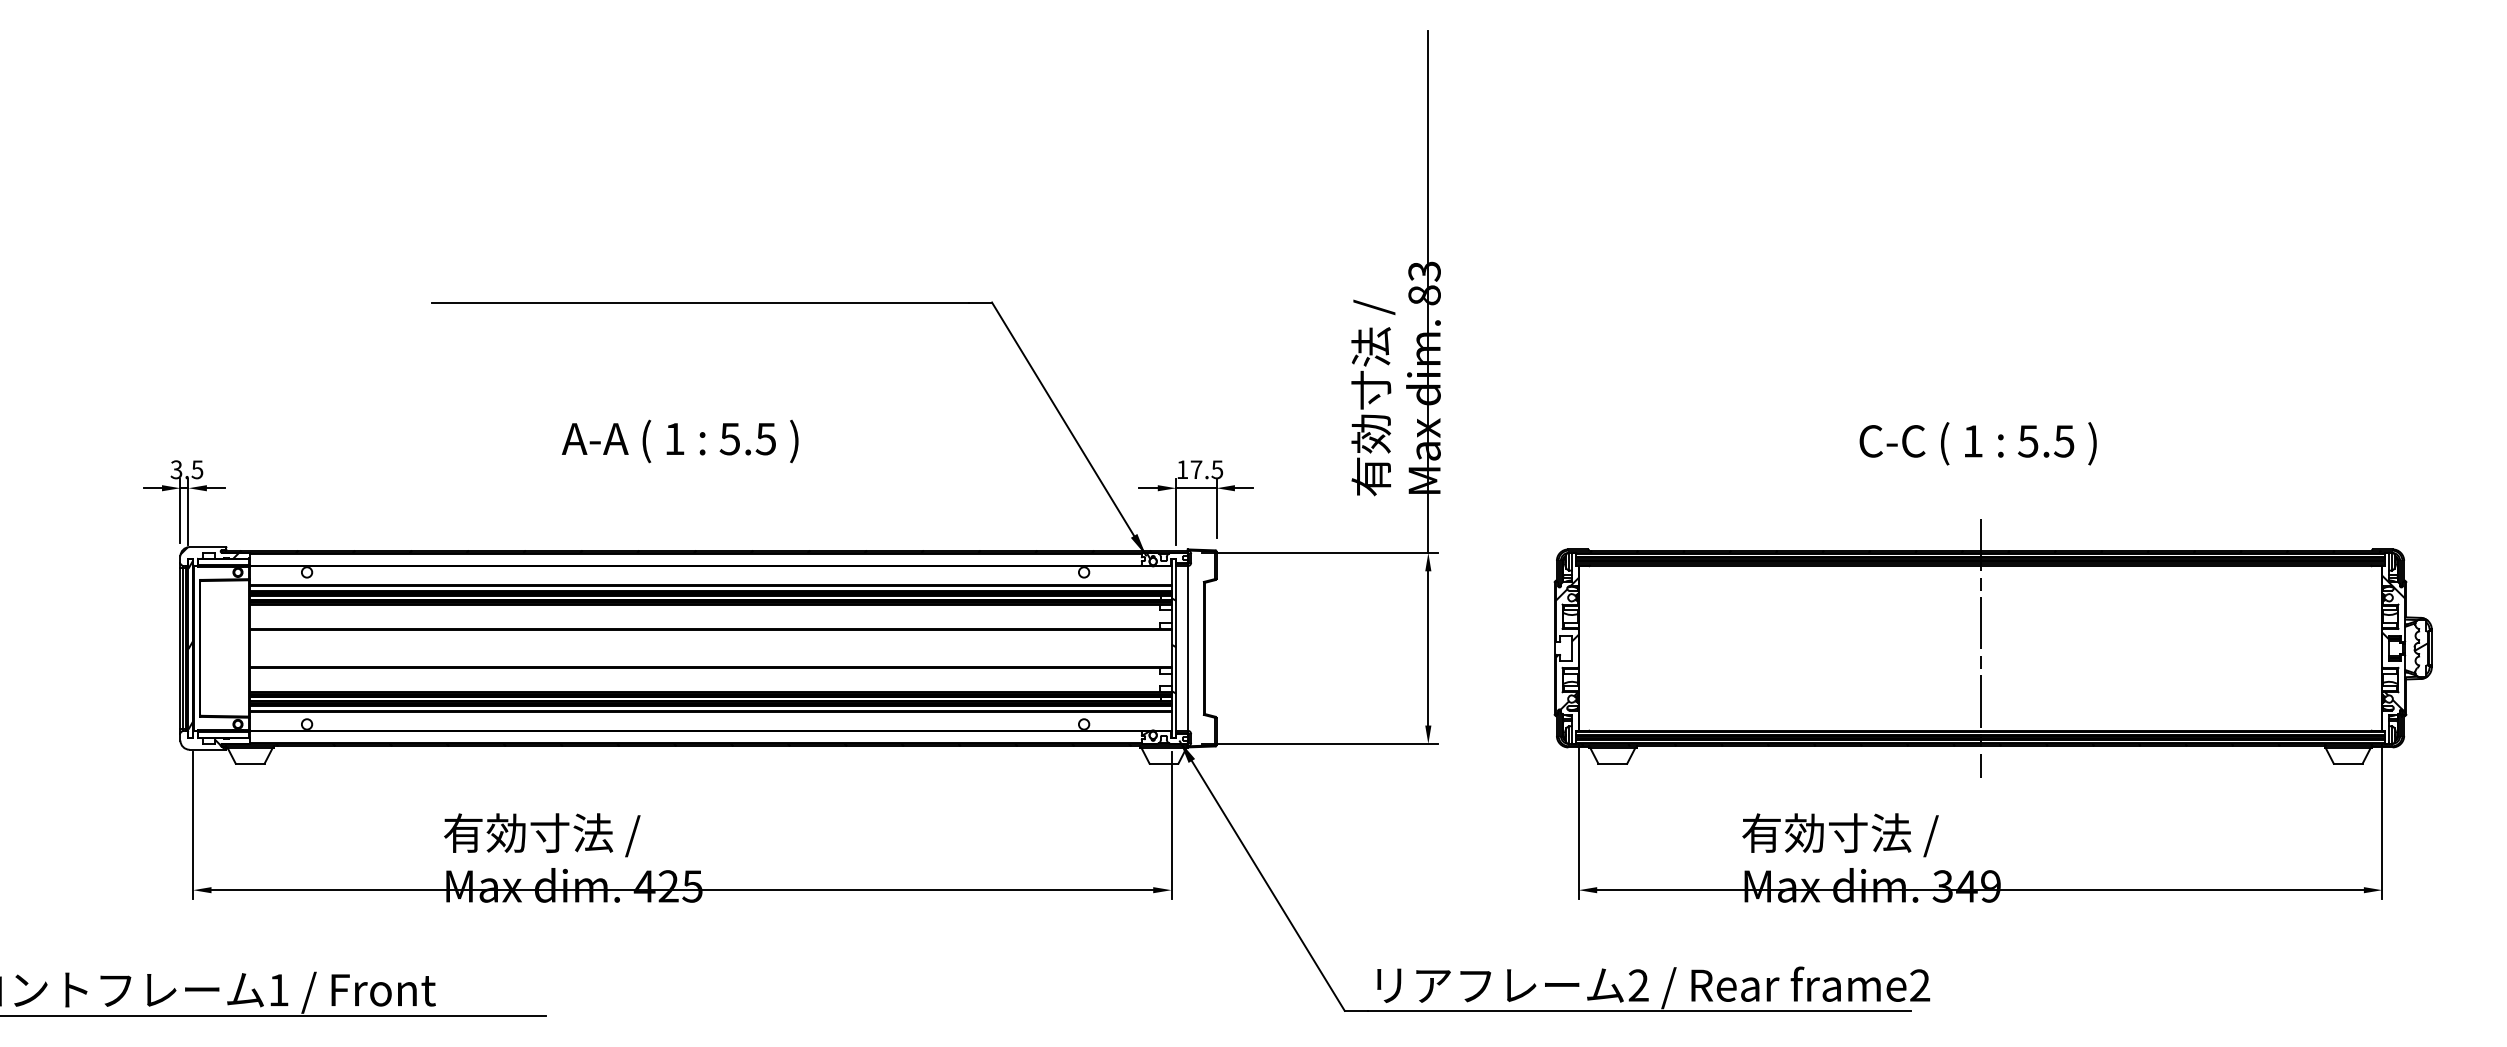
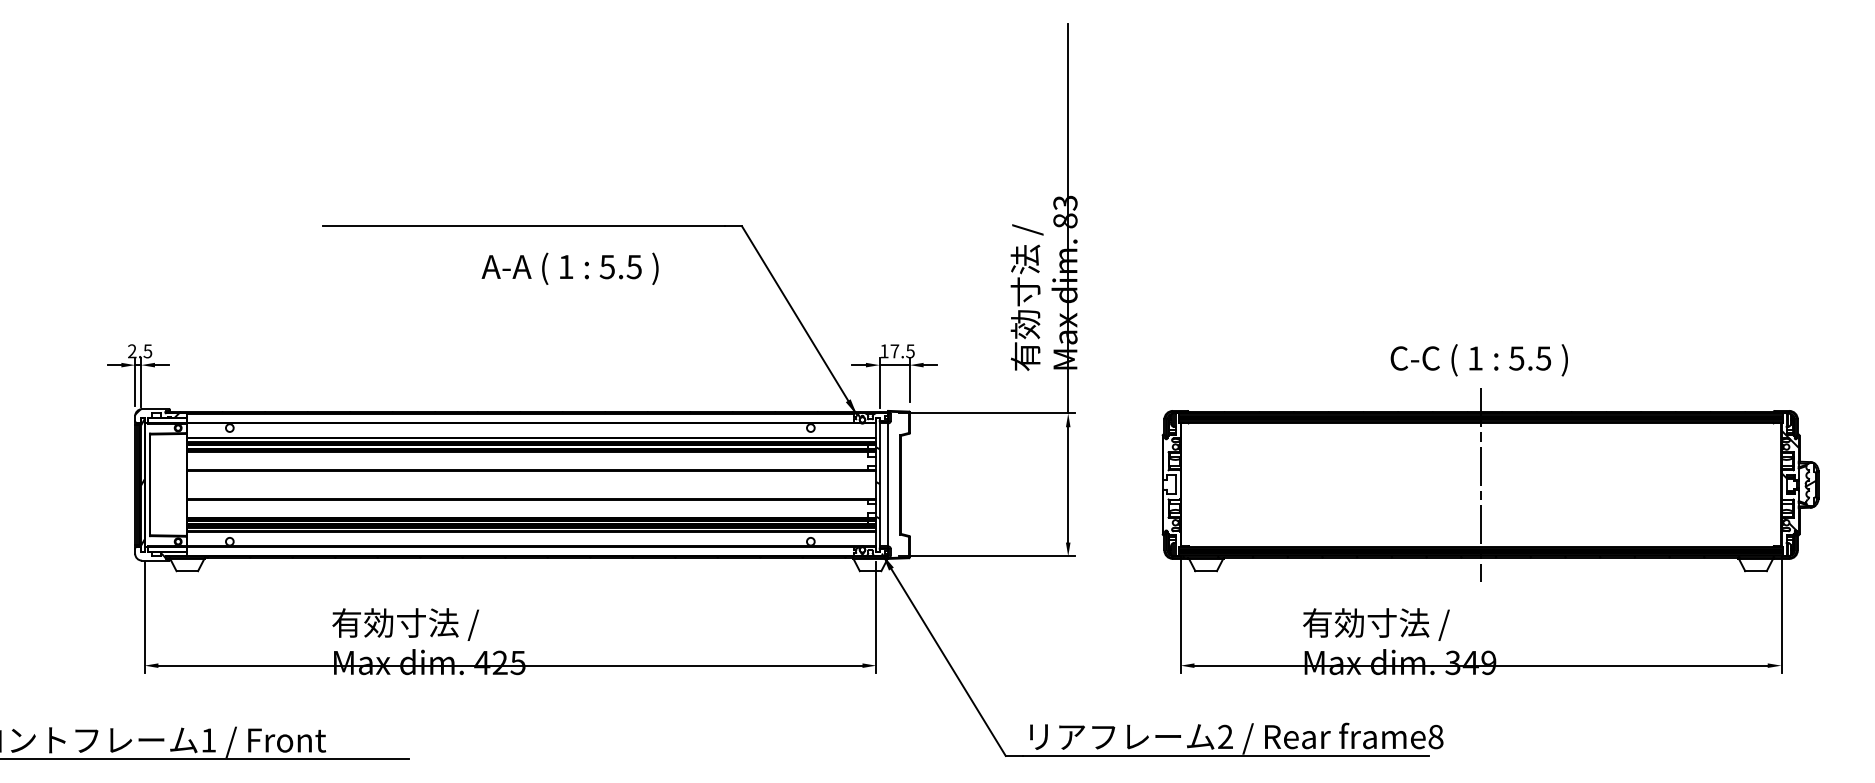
text: (679, 441) -> (569, 268), moved
text: (1977, 443) -> (1478, 360), moved
text: (176, 469) -> (132, 351), 3.5 -> 2.5
hatch: (1566, 645) -> (1171, 482), removed
text: (1920, 985) -> (1436, 736), frame2 -> frame8

